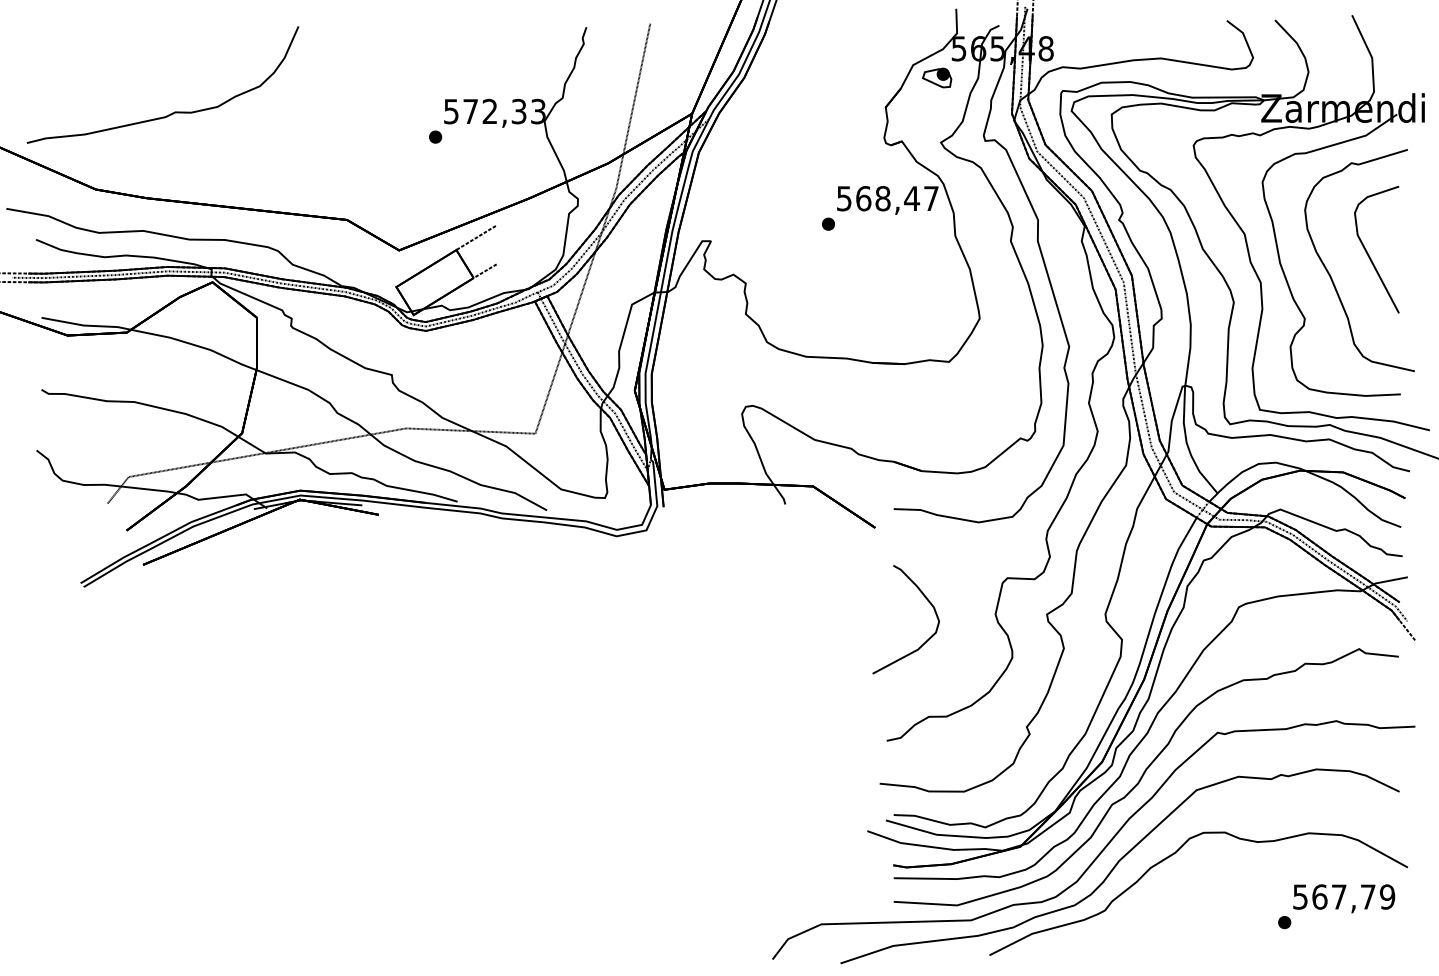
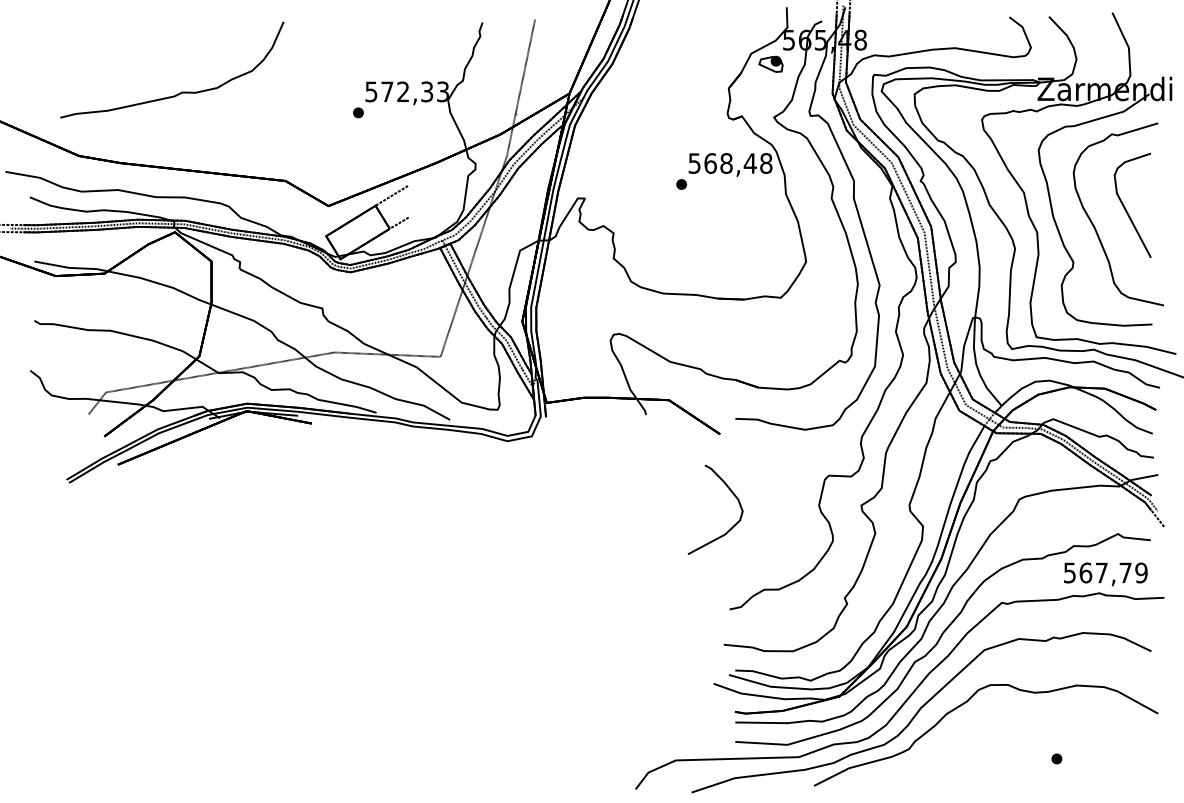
curve: (174, 111) -> (181, 91), moved
text: (931, 198) -> (766, 163), 568,47 -> 568,48
curve: (927, 602) -> (733, 495), moved
text: (1343, 898) -> (1105, 574), moved

